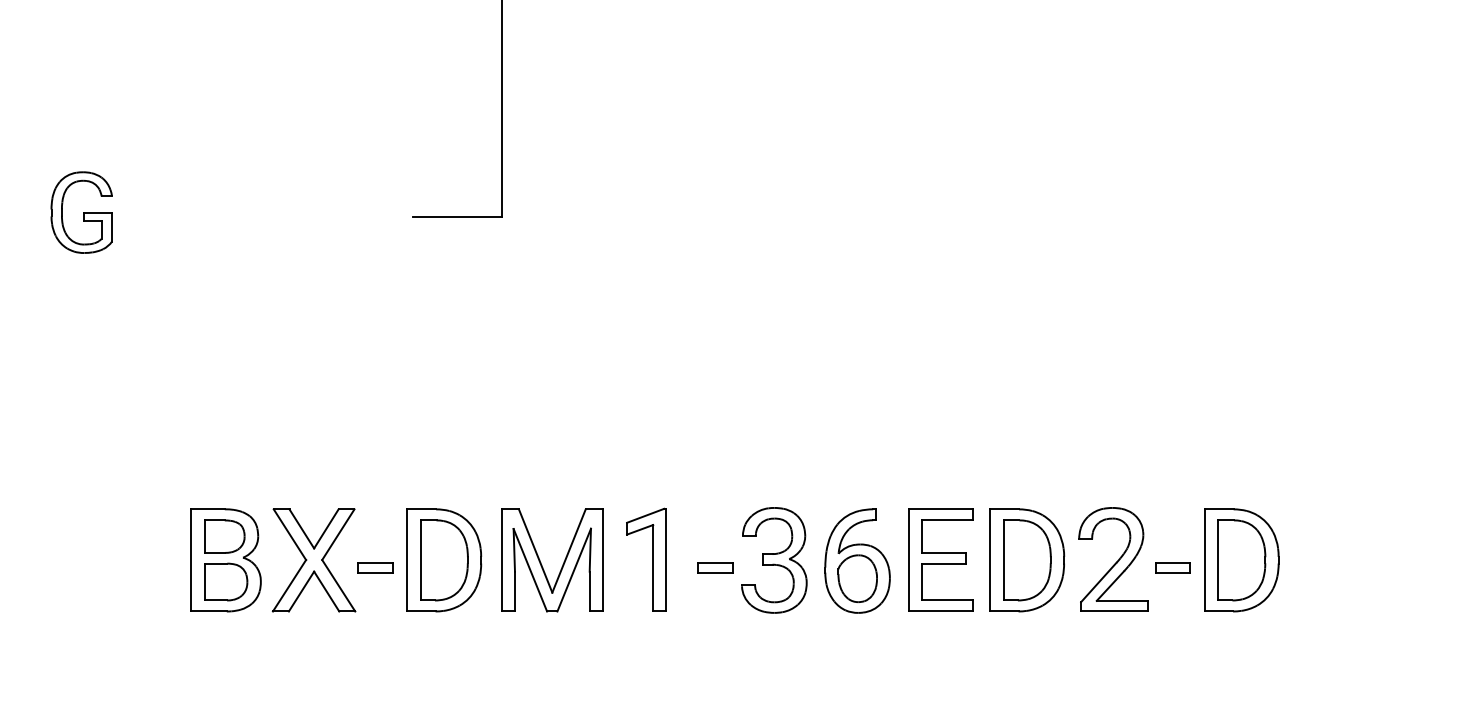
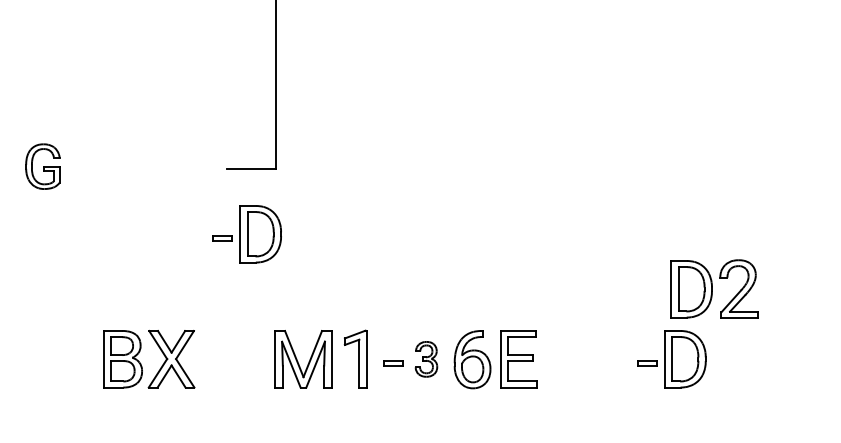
part: (1068, 559) -> (714, 288), moved
part: (418, 560) -> (246, 234), moved
part: (774, 560) -> (426, 359), size x0.6

